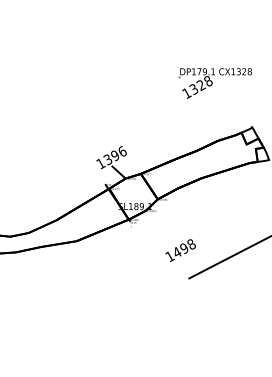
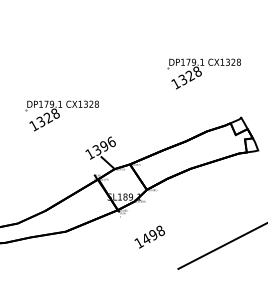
part: (72, 125) -> (61, 116), added
text: (180, 250) -> (149, 237), moved

